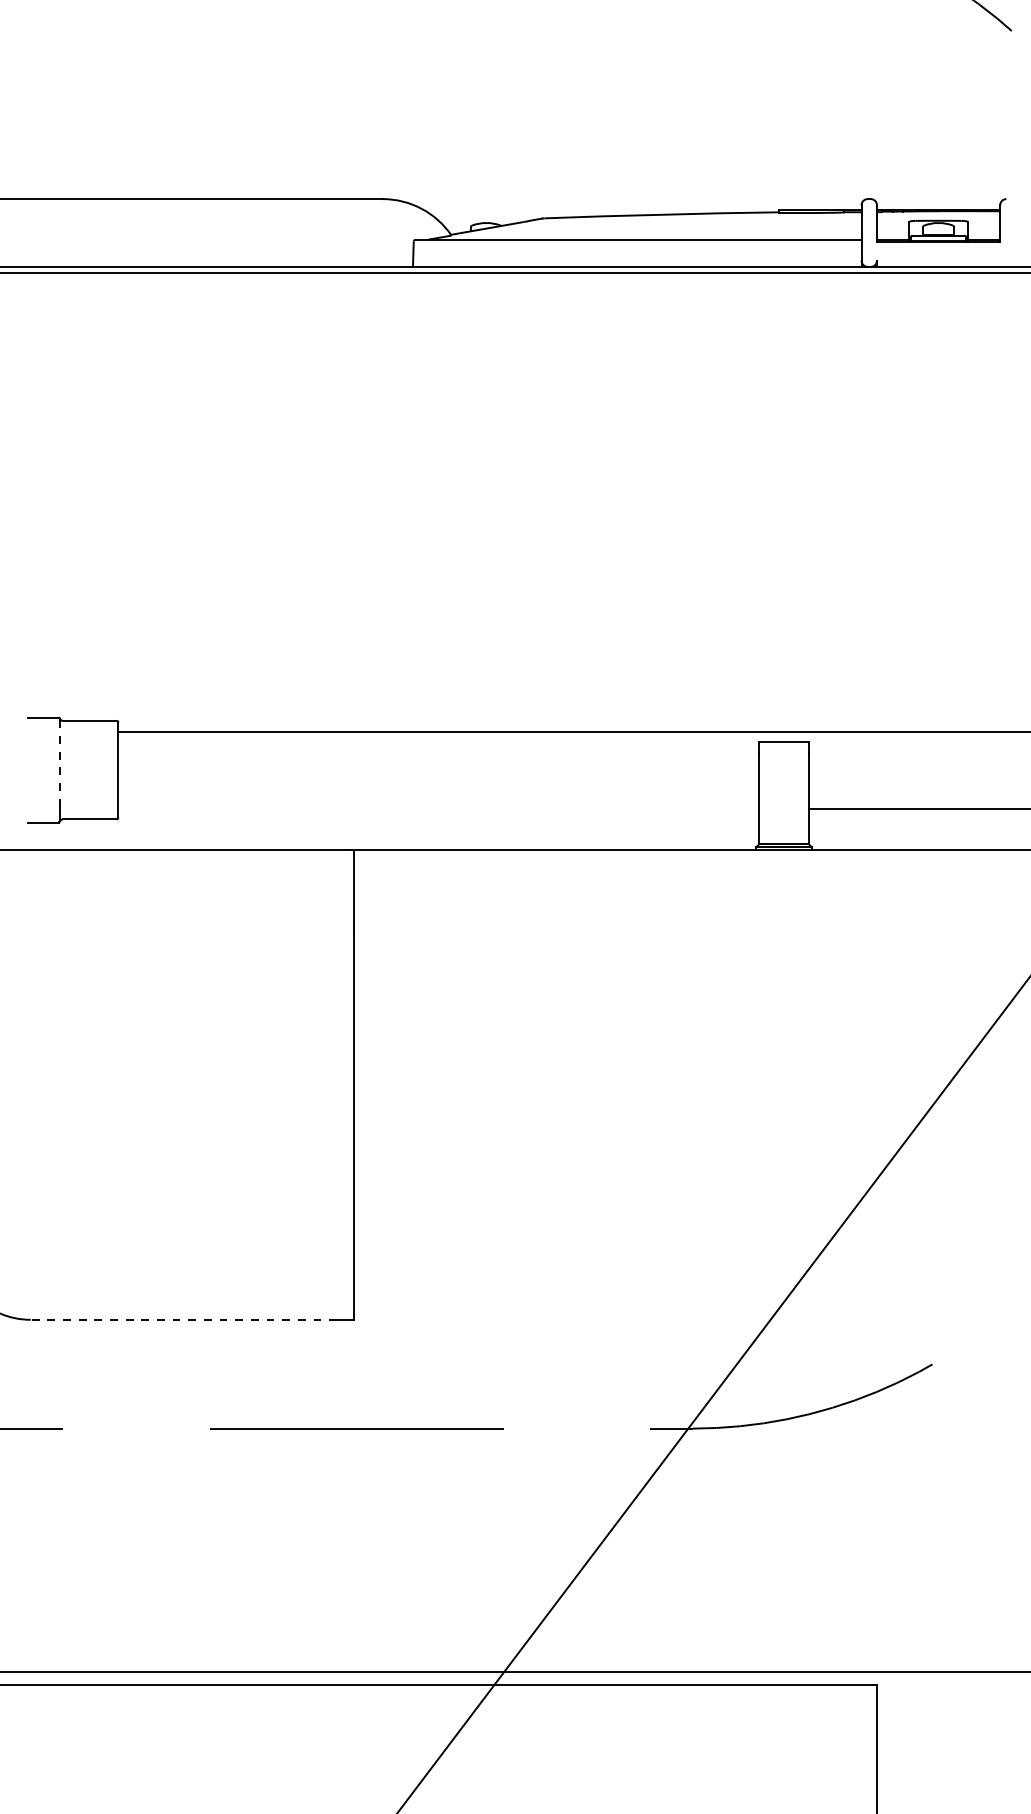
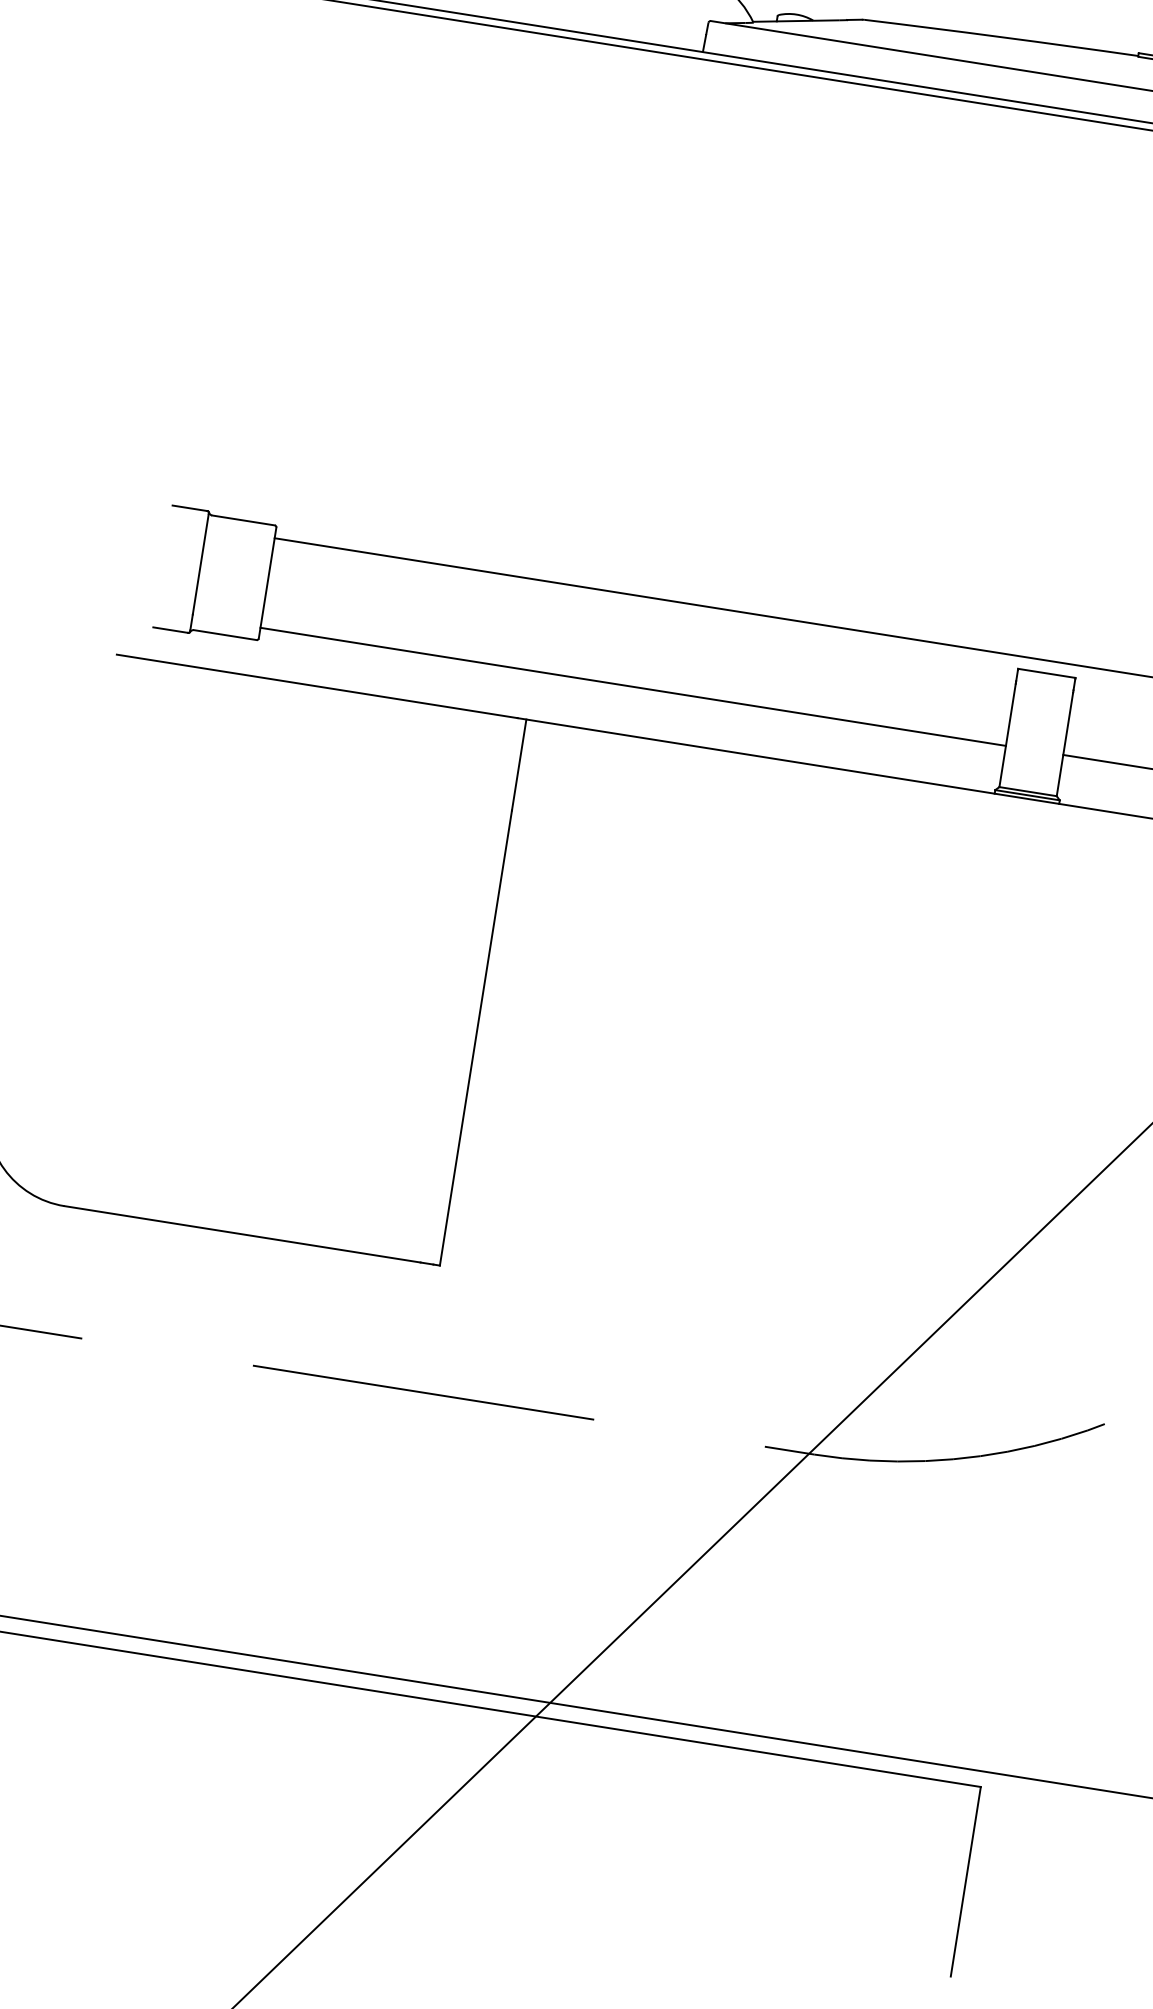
line: (59, 762) -> (200, 563), dashed -> solid
line: (438, 808) -> (632, 686), added
line: (183, 1319) -> (242, 1233), dashed -> solid

